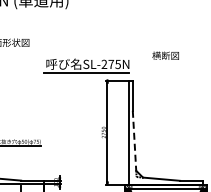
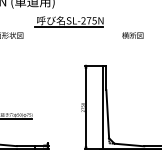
text: (165, 55) -> (132, 35), moved
part: (86, 65) -> (69, 21), moved
line: (134, 141) -> (107, 114), dashed -> solid

